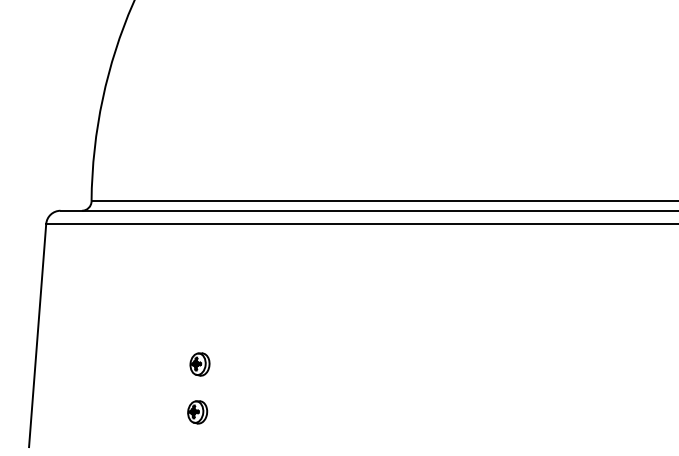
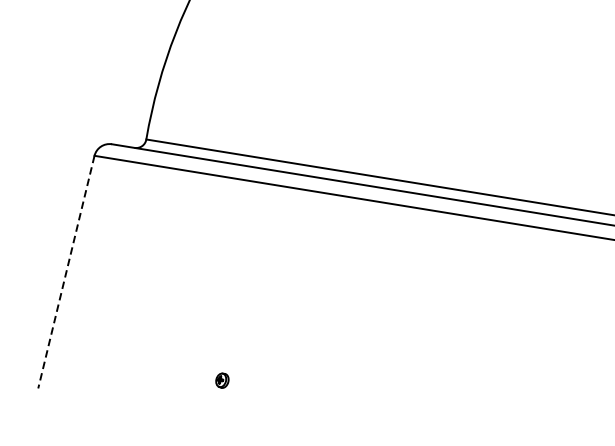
line: (37, 335) -> (66, 272), solid -> dashed
part: (199, 364) -> (232, 330), removed
part: (197, 412) -> (222, 380), size x0.6

